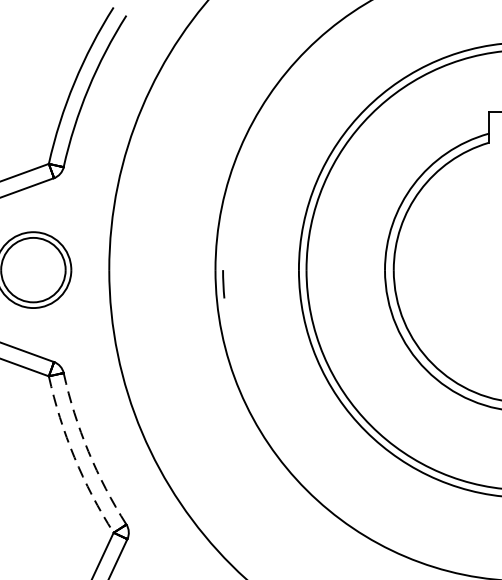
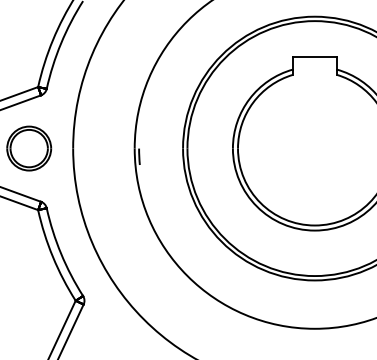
arc: (89, 451) -> (61, 253), dashed -> solid
arc: (73, 458) -> (52, 257), dashed -> solid

